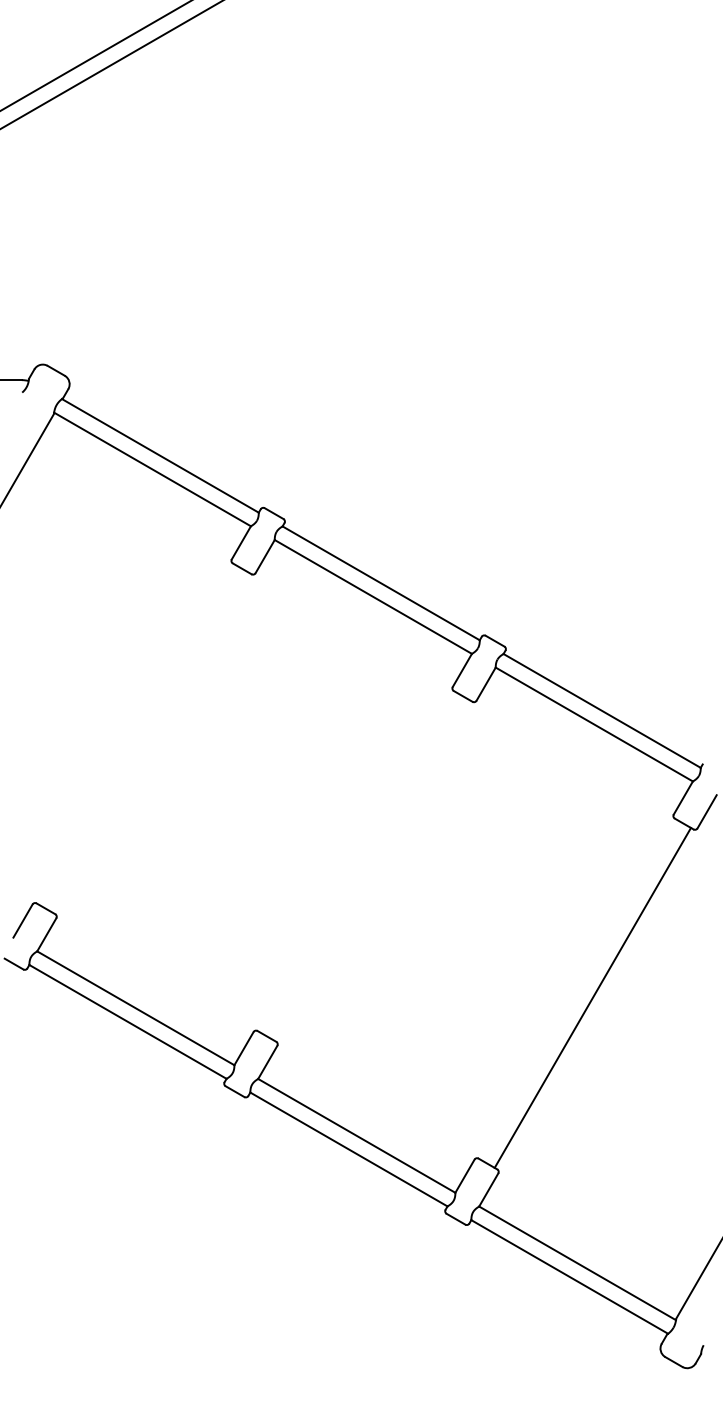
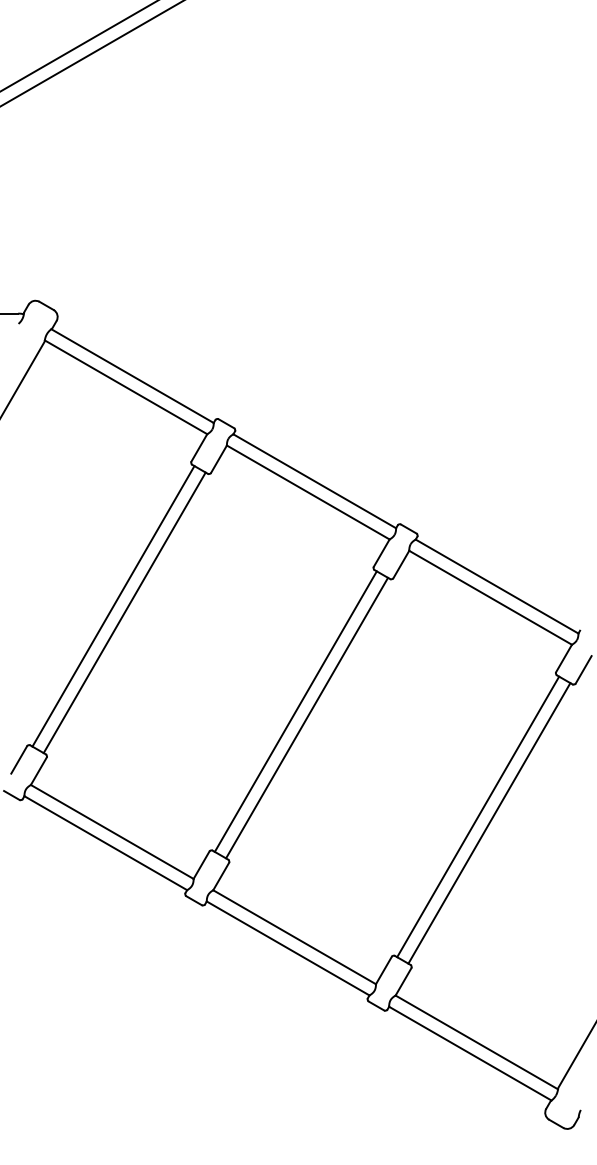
line: (137, 734) -> (113, 606), added
line: (150, 742) -> (124, 612), added
line: (358, 862) -> (296, 711), added
line: (371, 870) -> (306, 718), added
line: (579, 990) -> (478, 817), added

